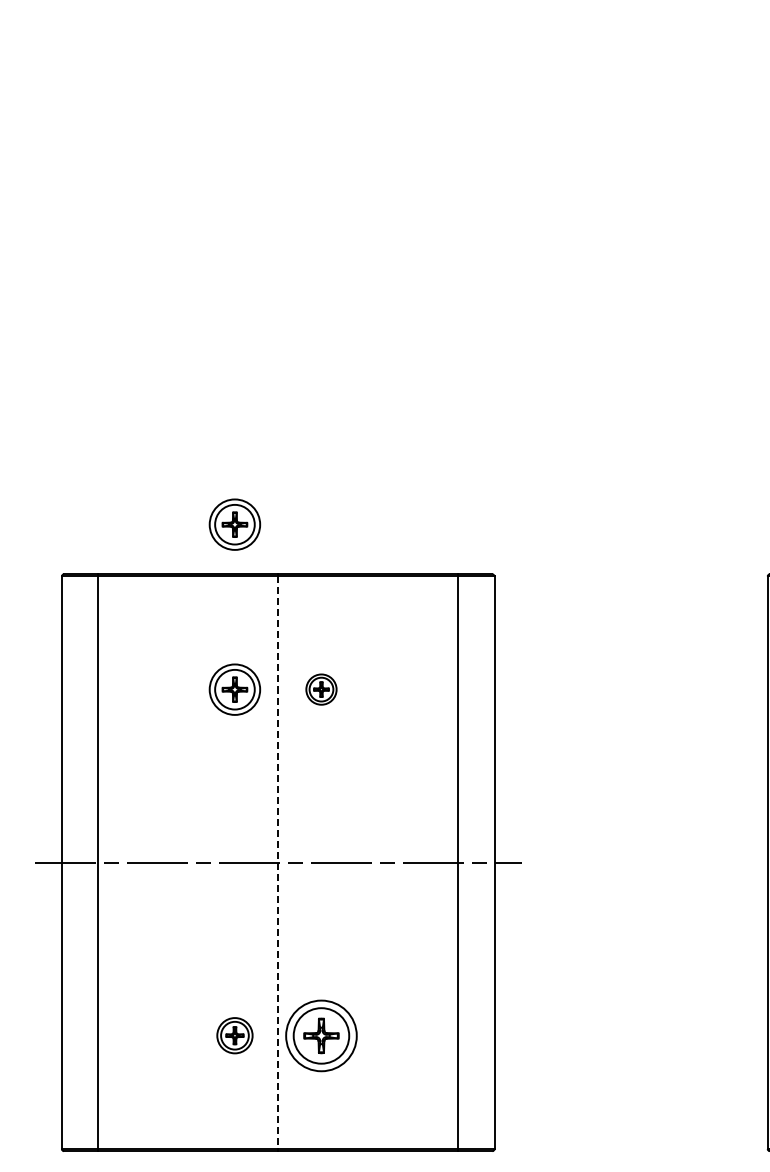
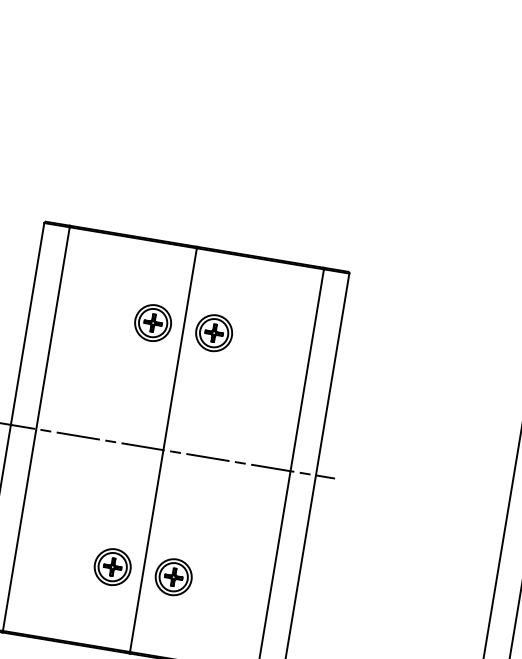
part: (234, 524) -> (172, 206), removed
part: (321, 689) -> (214, 333), size x1.67
line: (278, 863) -> (163, 450), dashed -> solid
part: (234, 1035) -> (112, 566), size x1.43
part: (321, 1035) -> (173, 577), size x0.71

